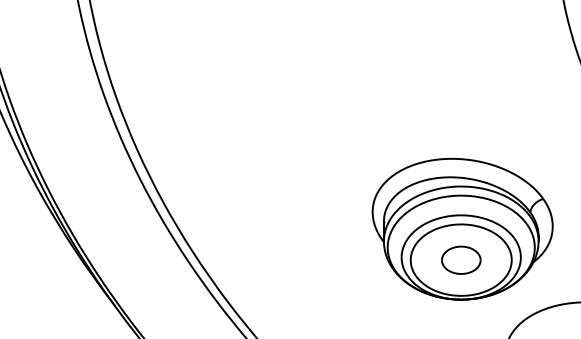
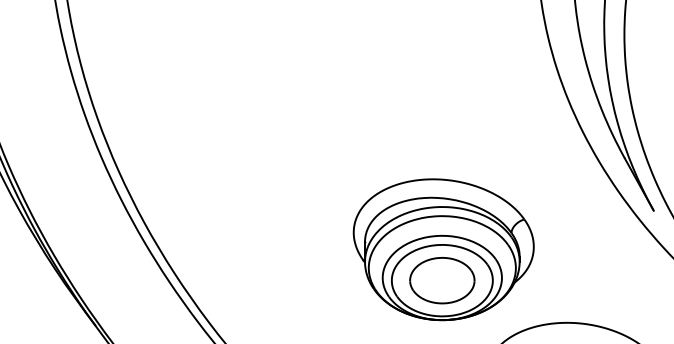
part: (461, 260) -> (442, 280), size x1.67

